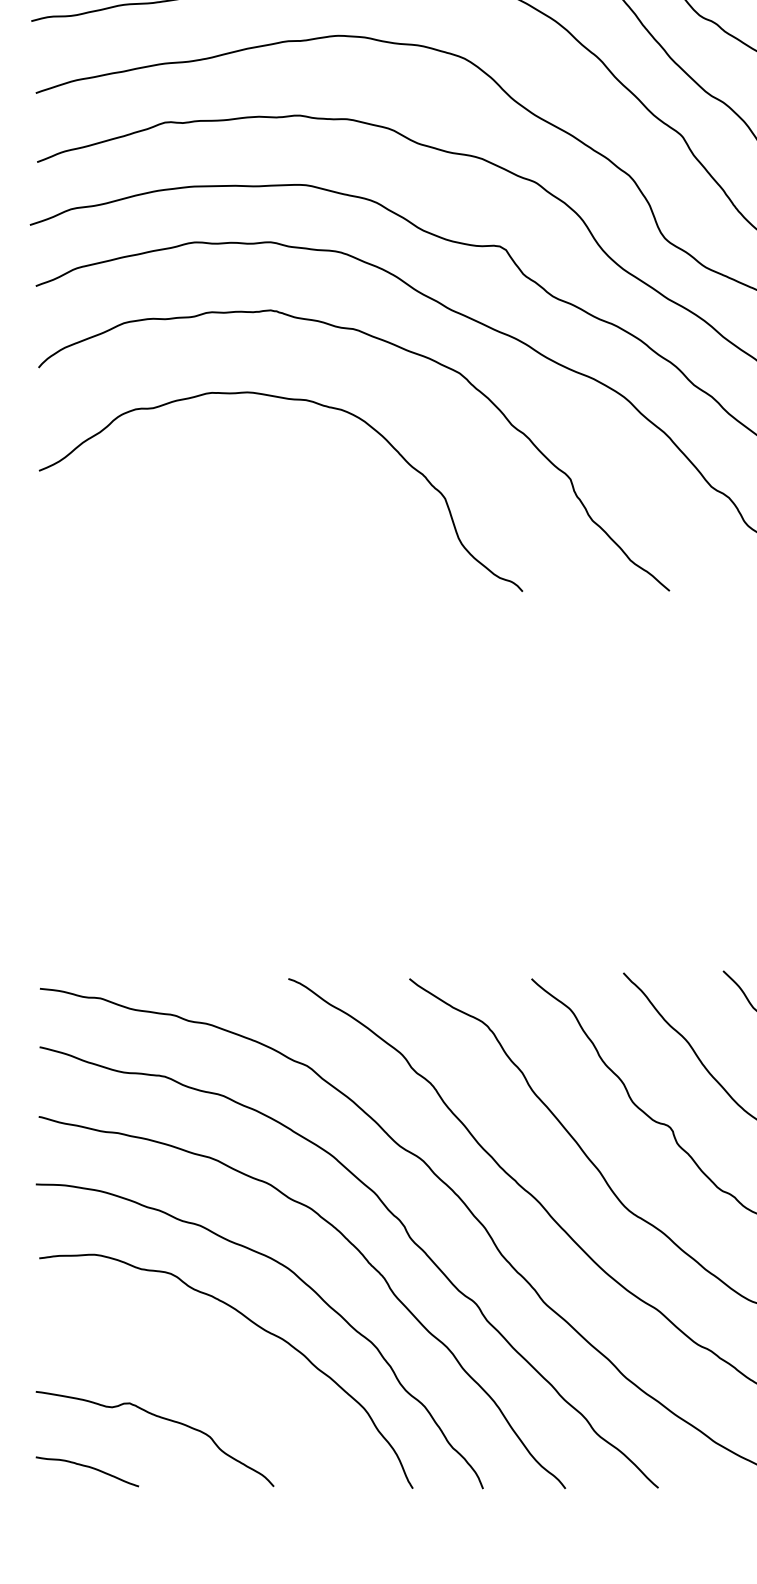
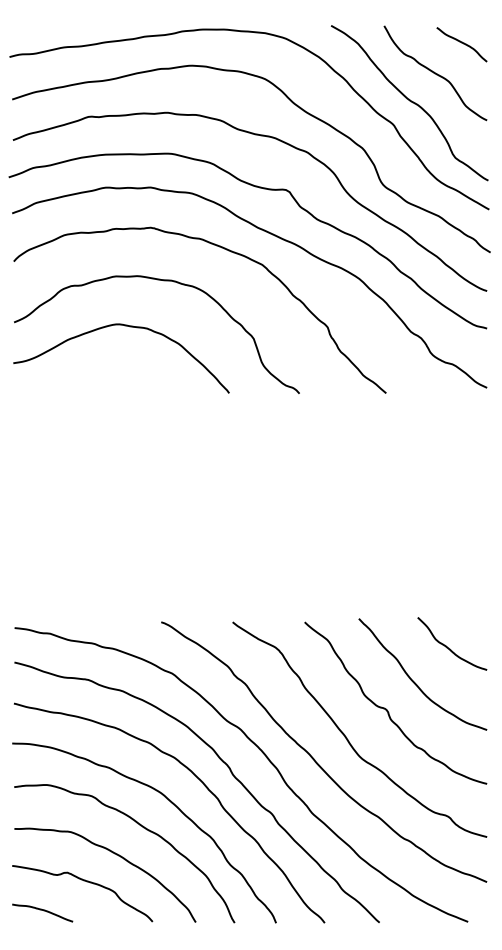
curve: (234, 479) -> (129, 327), added
curve: (209, 1372) -> (114, 854), added

